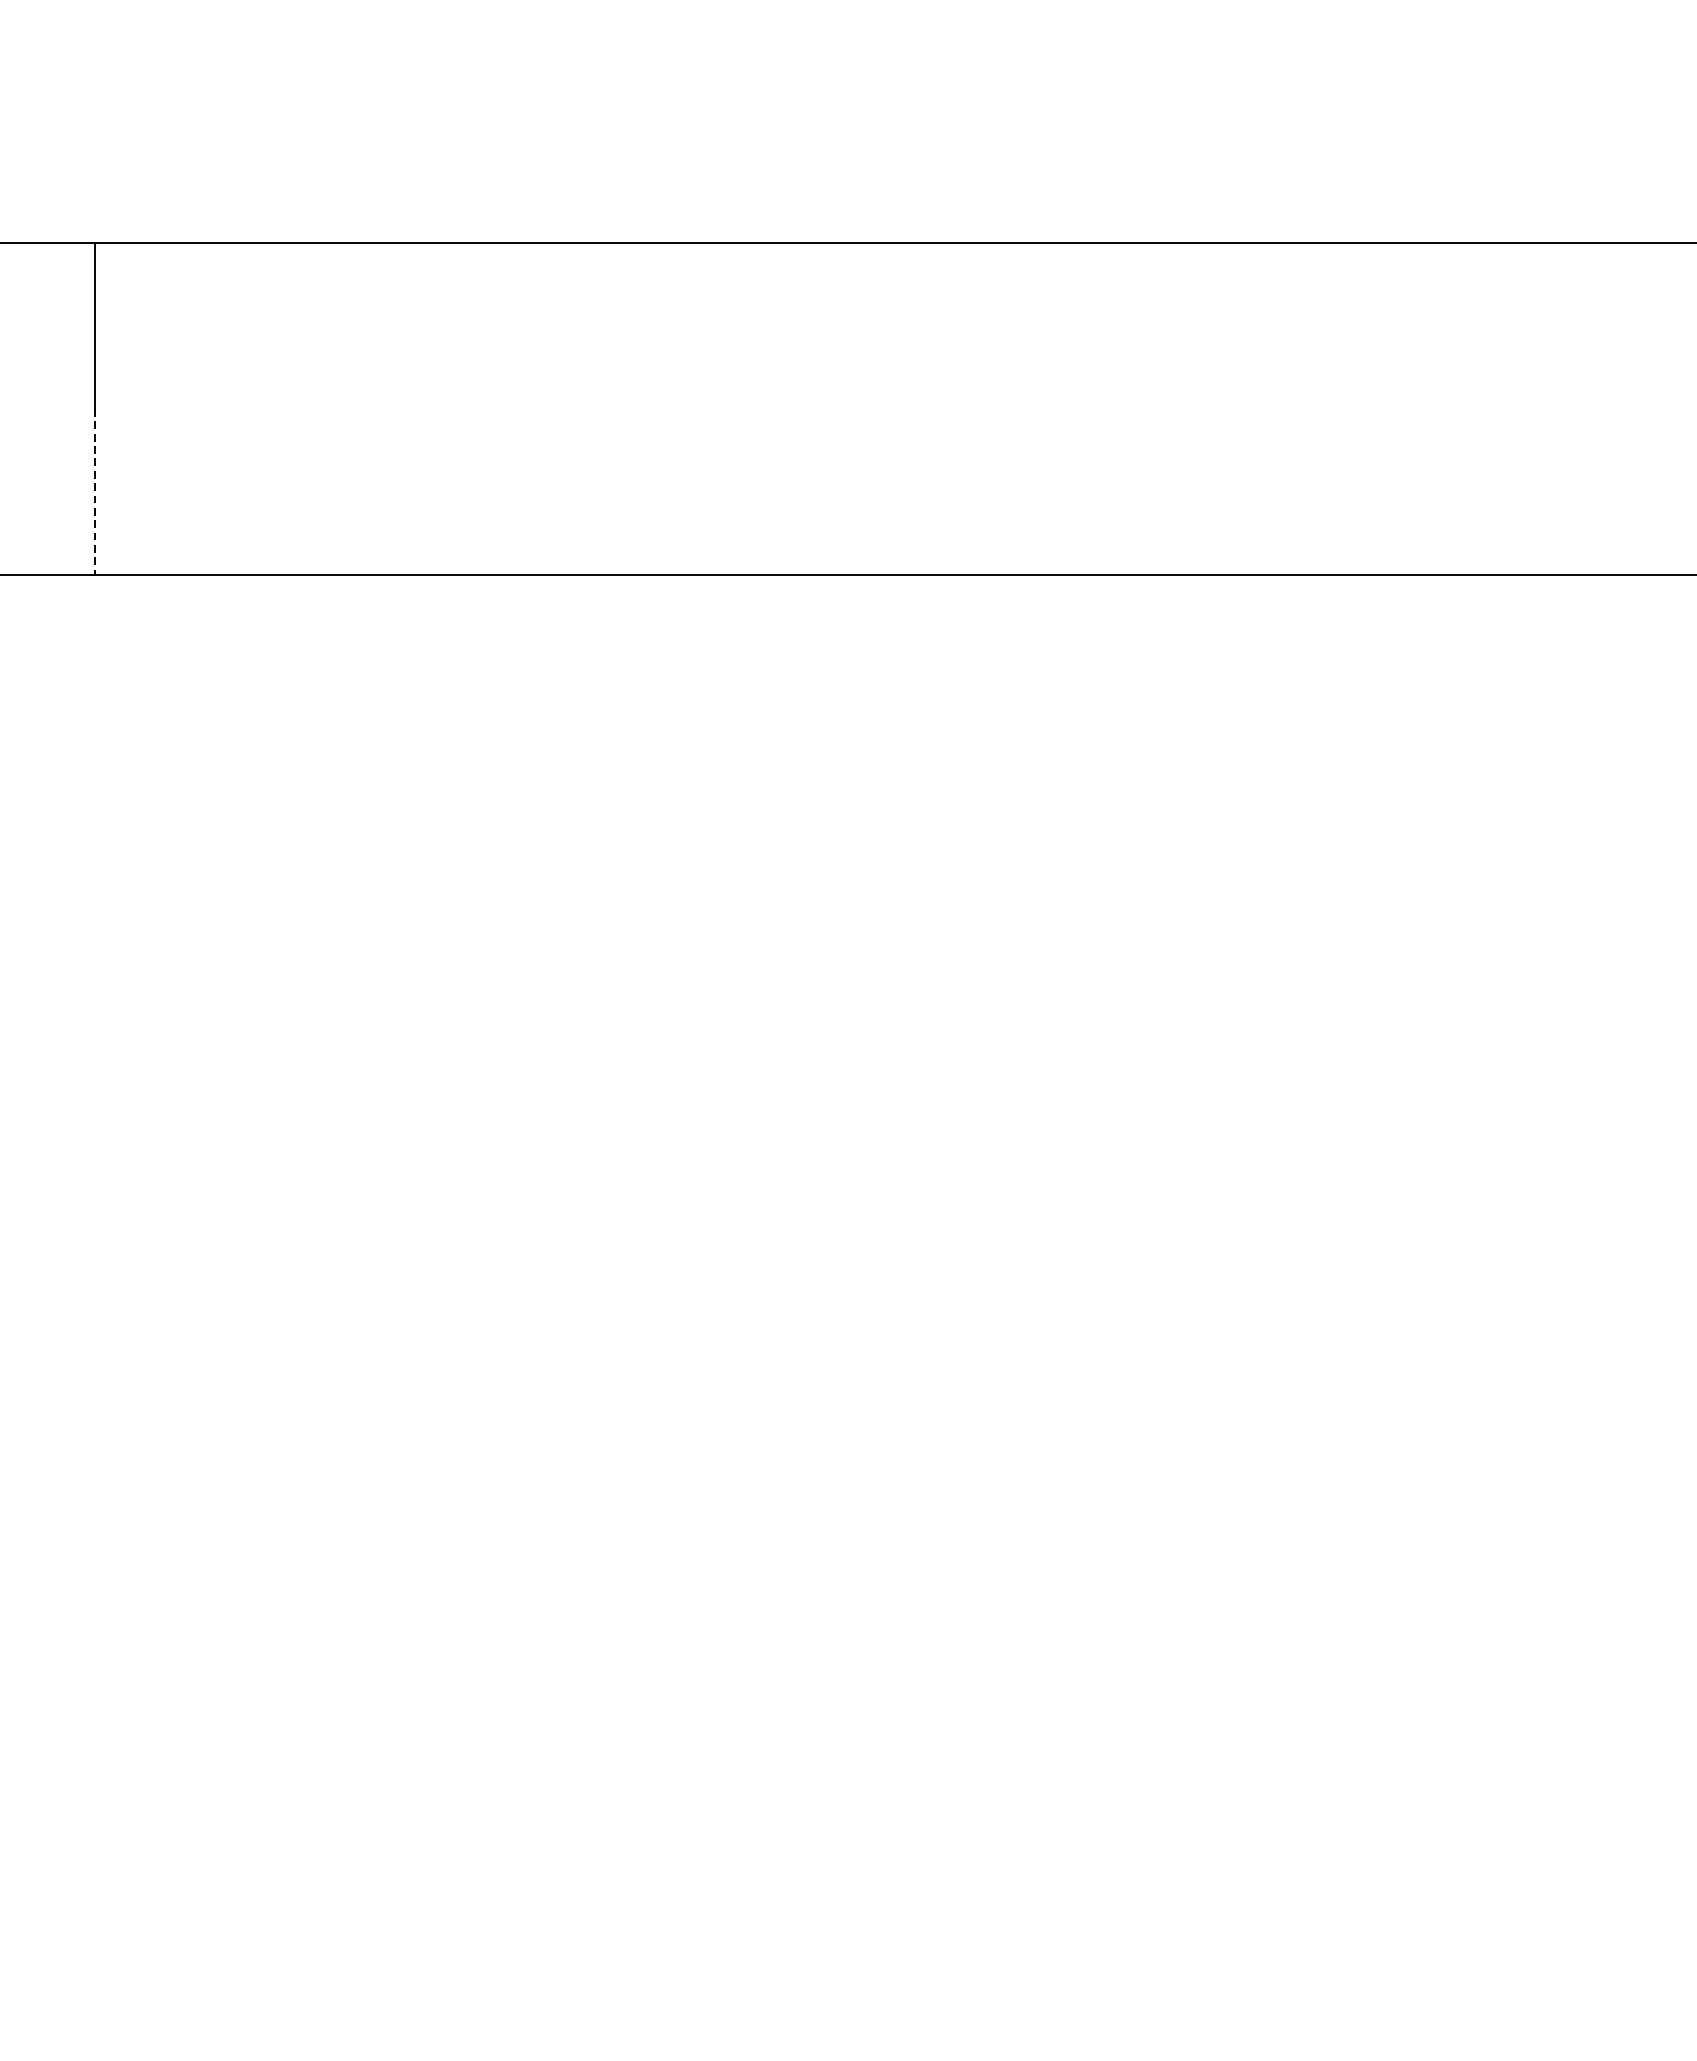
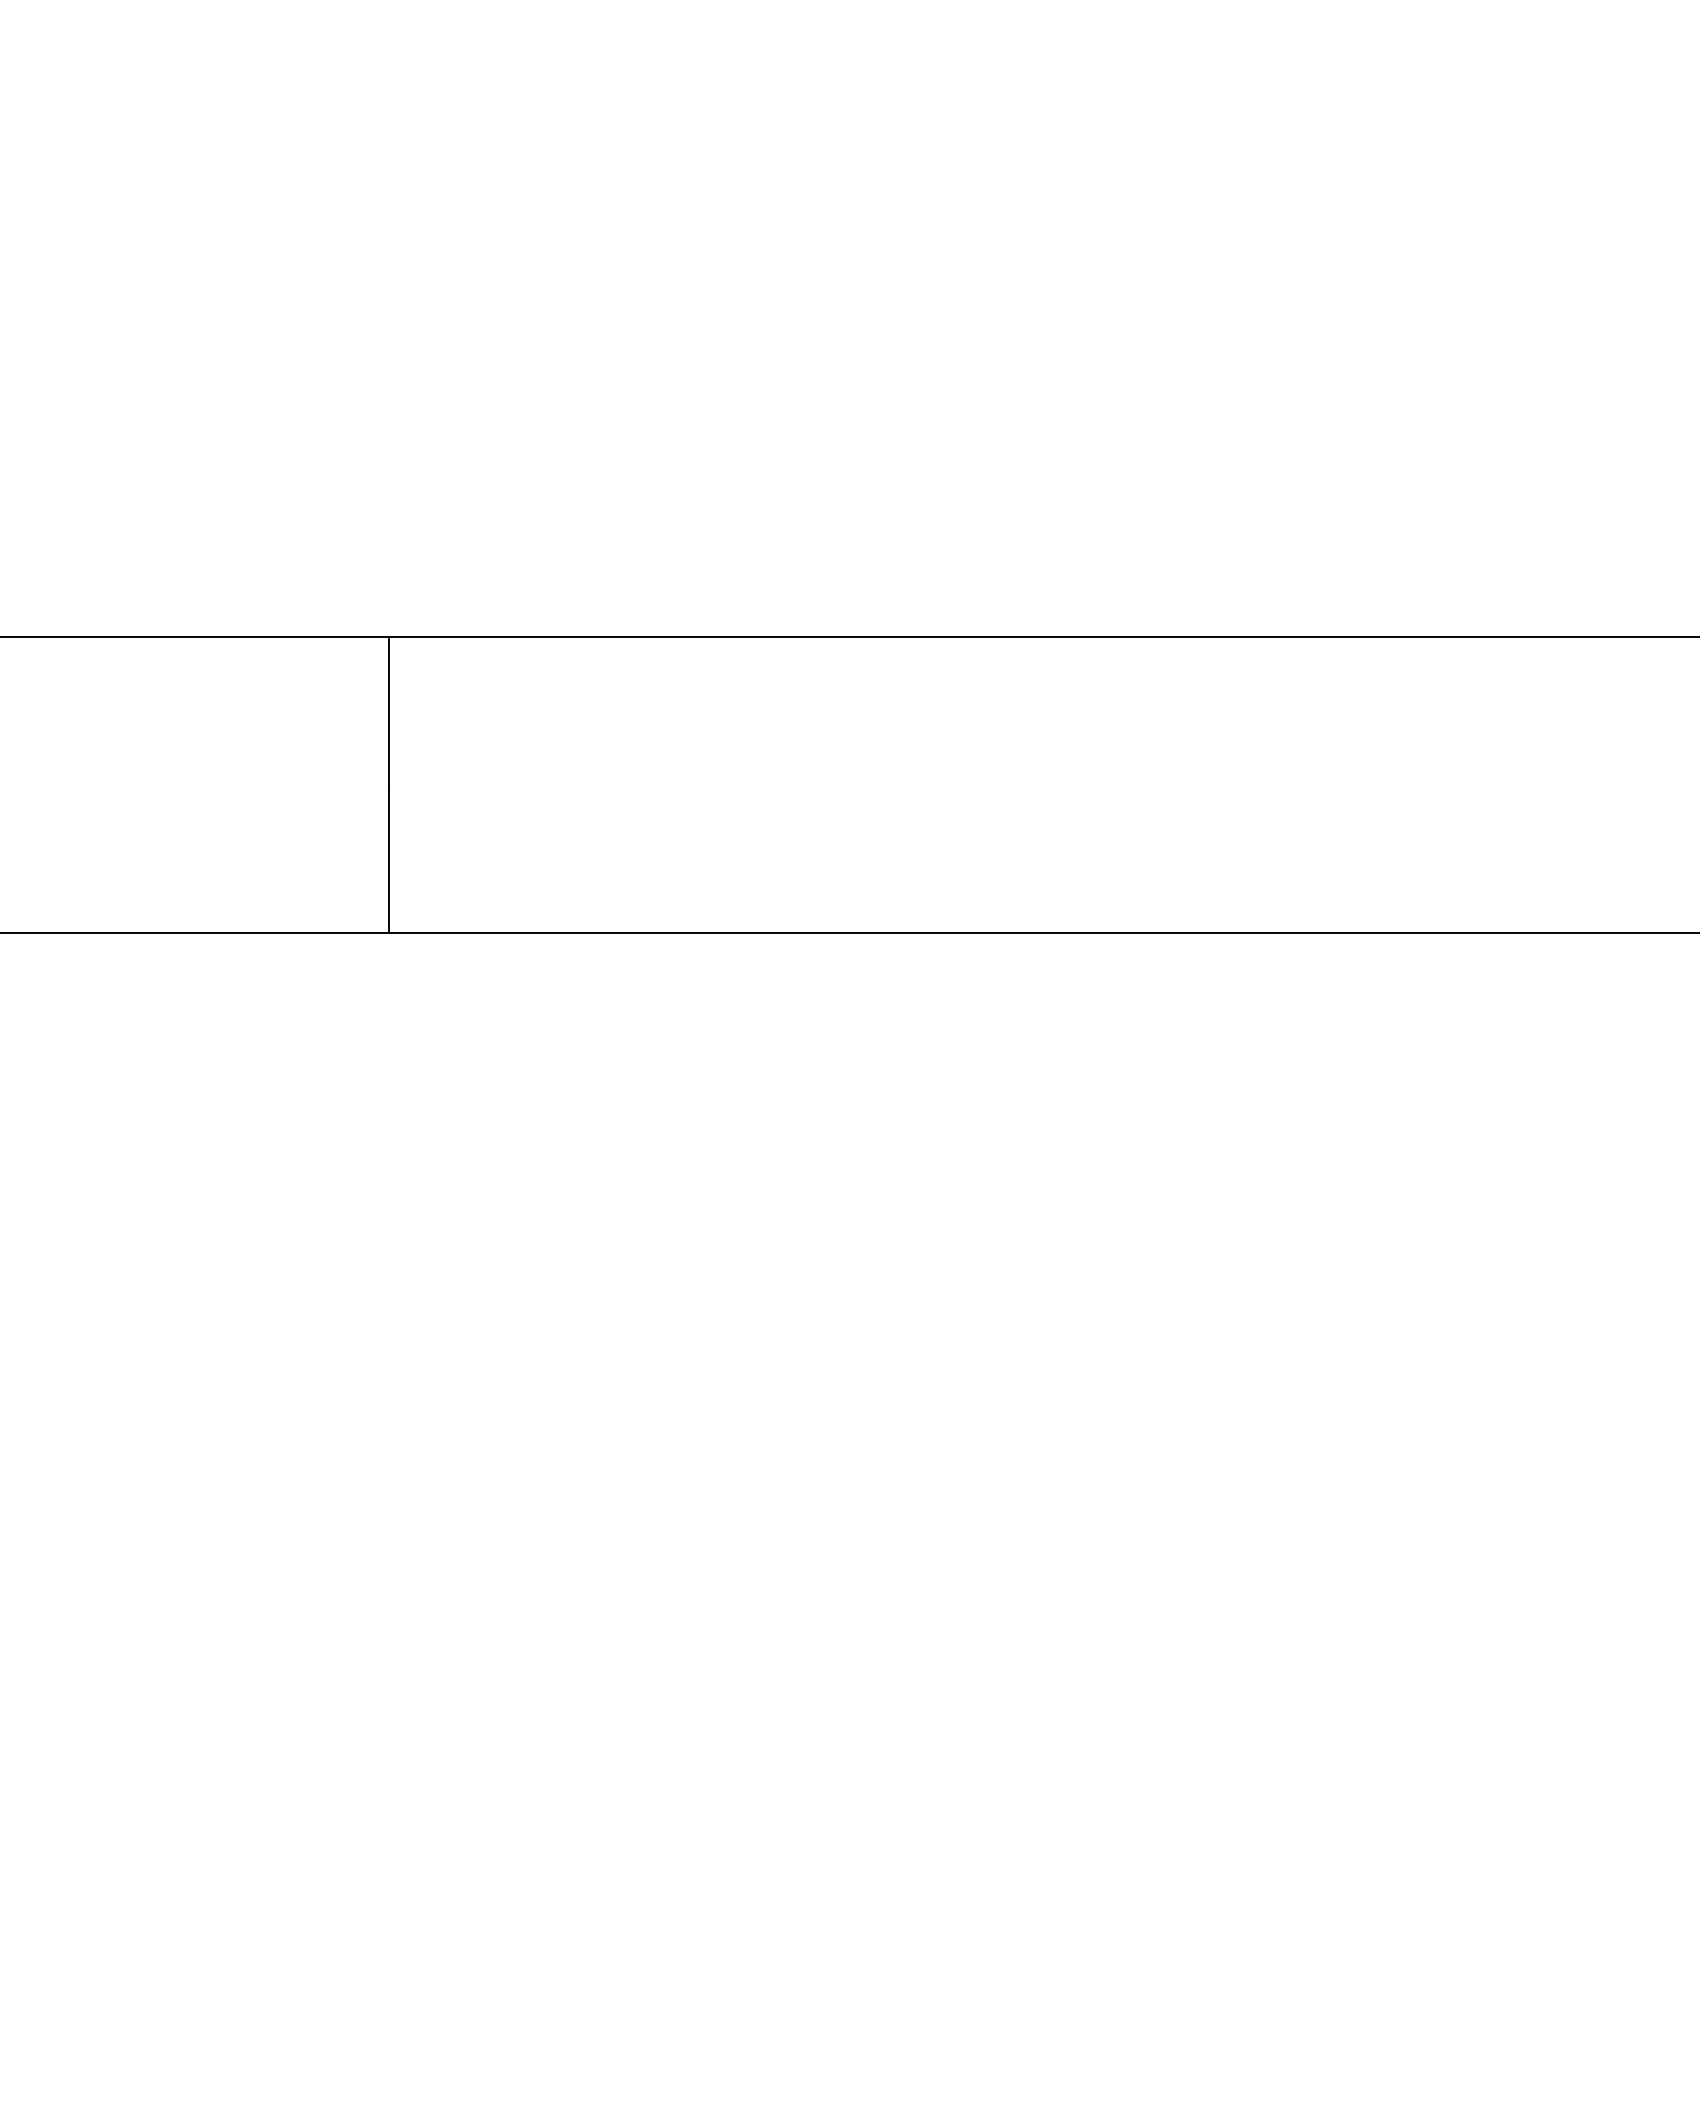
line: (95, 491) -> (389, 858), dashed -> solid

